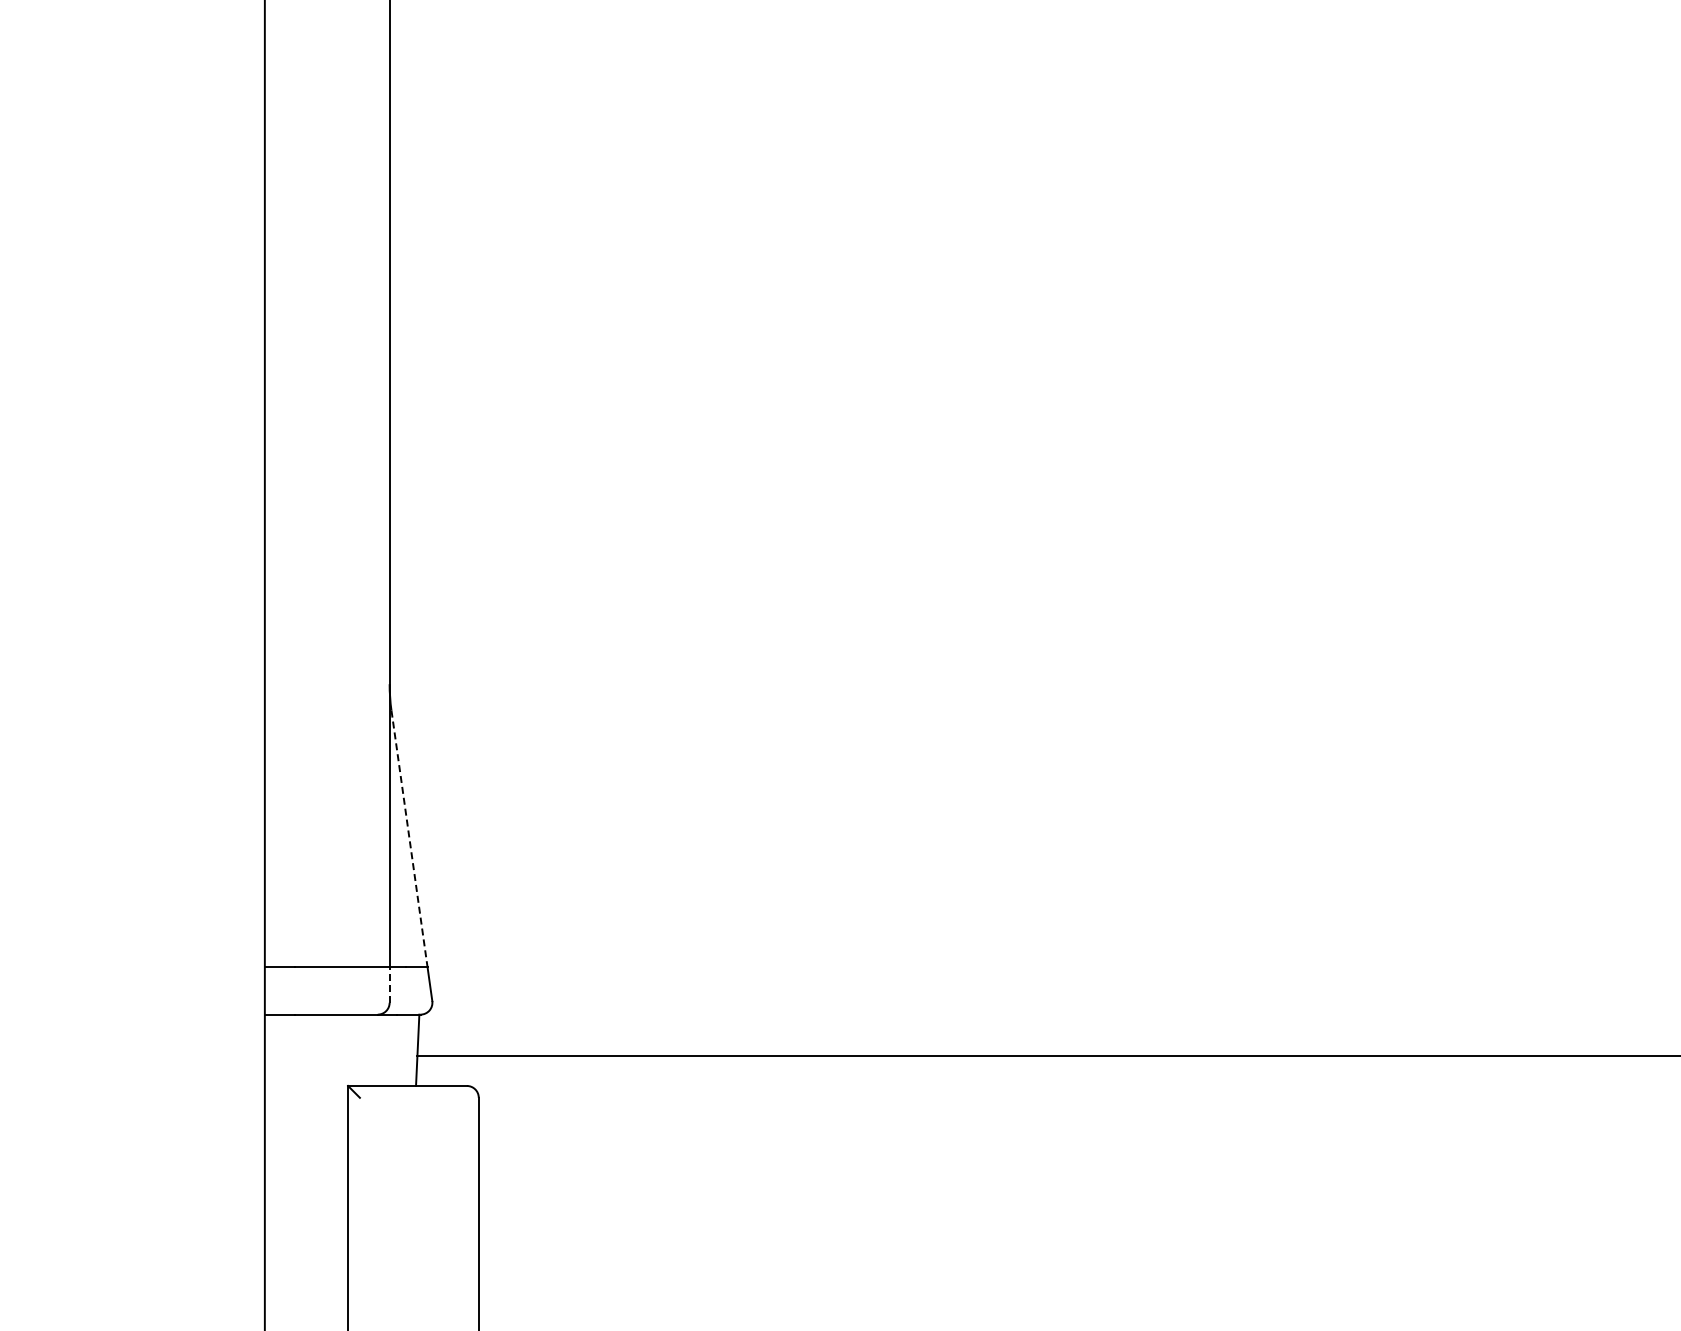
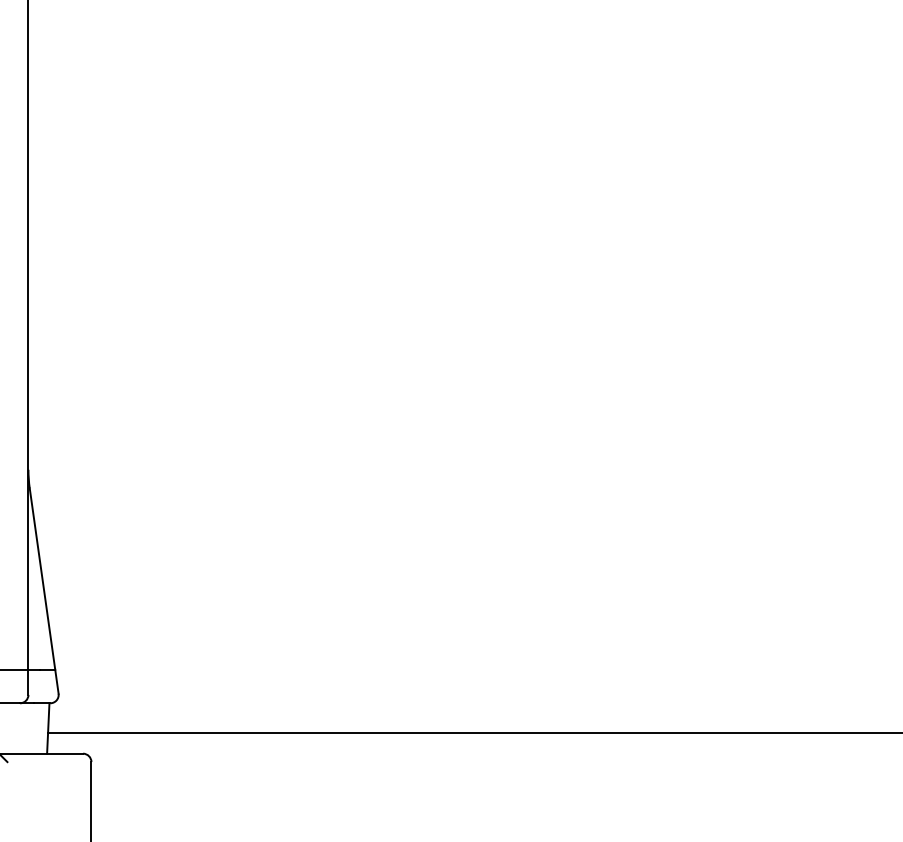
line: (409, 839) -> (42, 579), dashed -> solid
line: (389, 984) -> (28, 681), dashed -> solid

